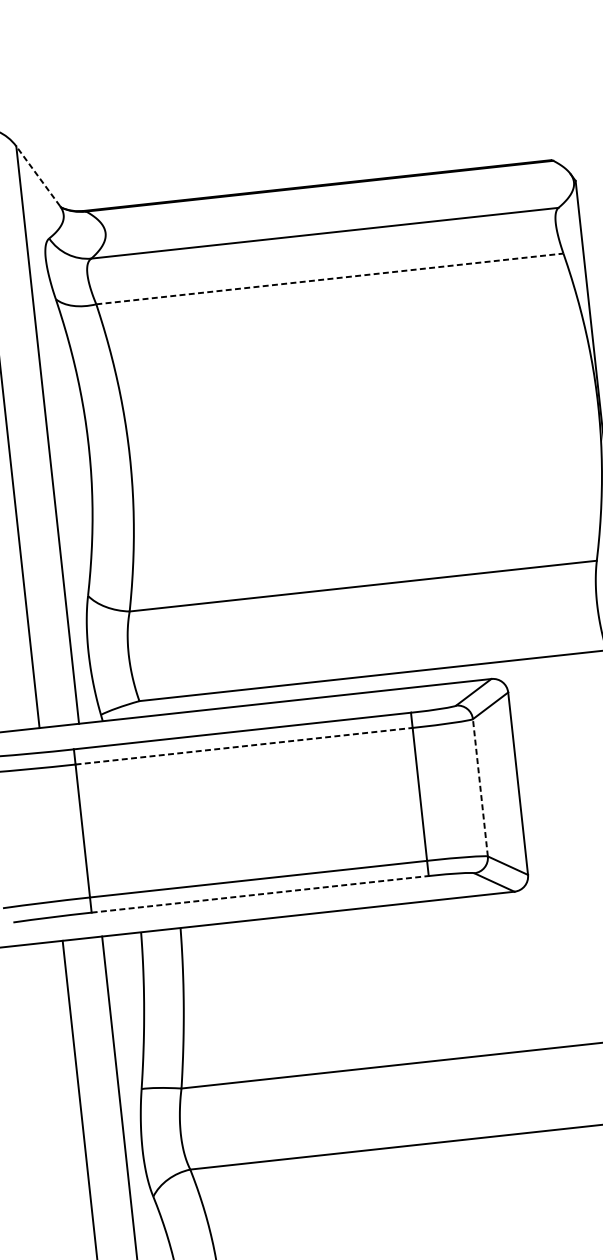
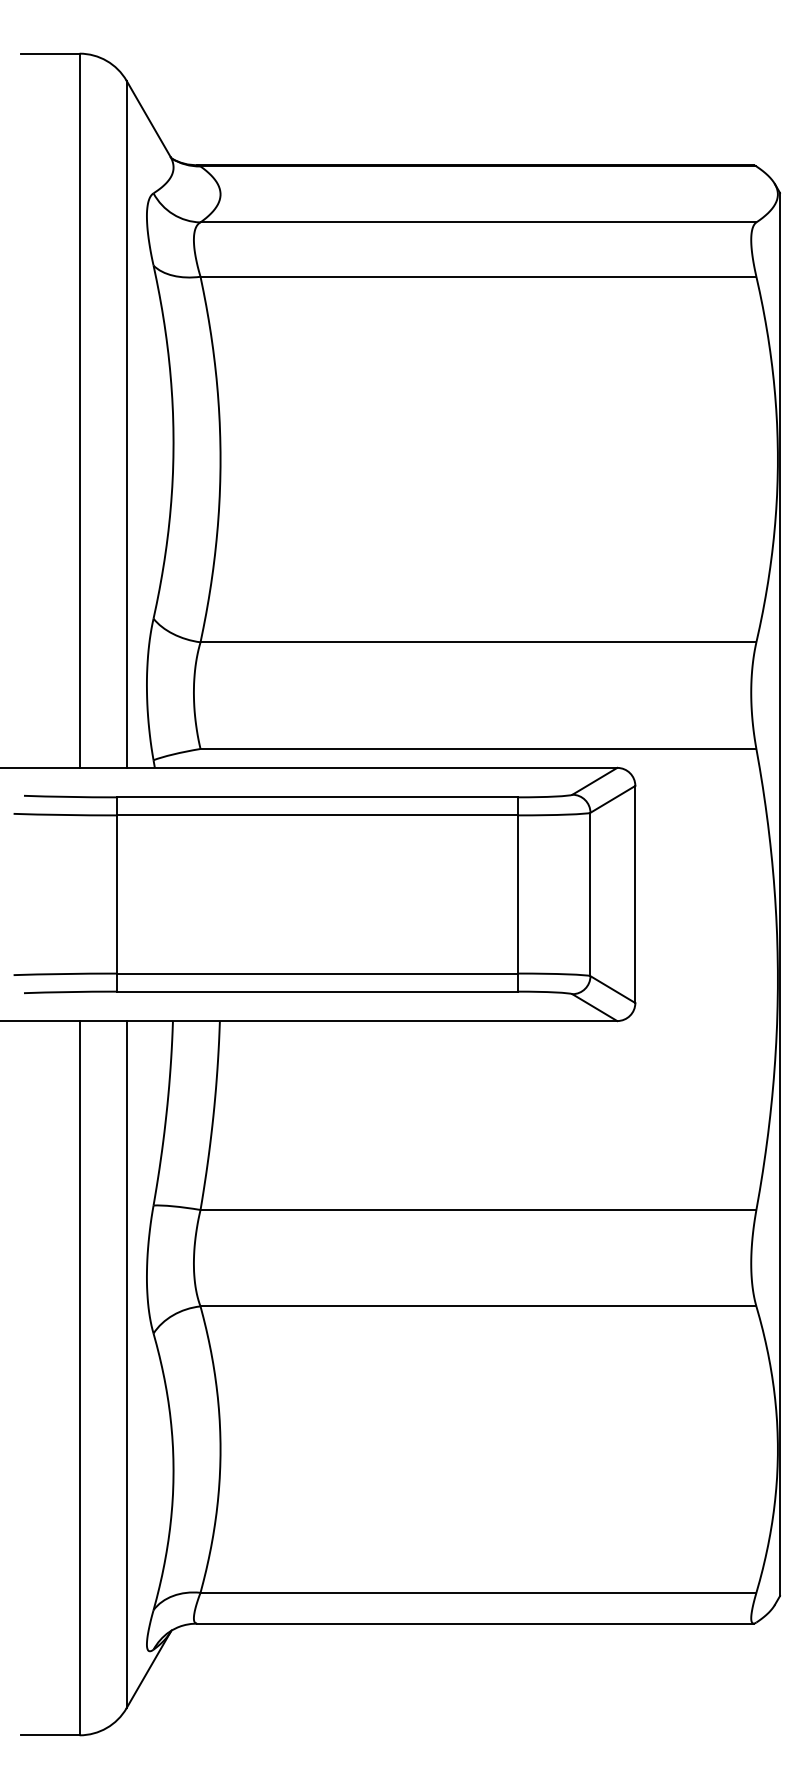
line: (38, 176) -> (148, 118), dashed -> solid
line: (329, 278) -> (478, 276), dashed -> solid
line: (243, 746) -> (317, 815), dashed -> solid
line: (480, 787) -> (590, 894), dashed -> solid
line: (259, 894) -> (317, 991), dashed -> solid

